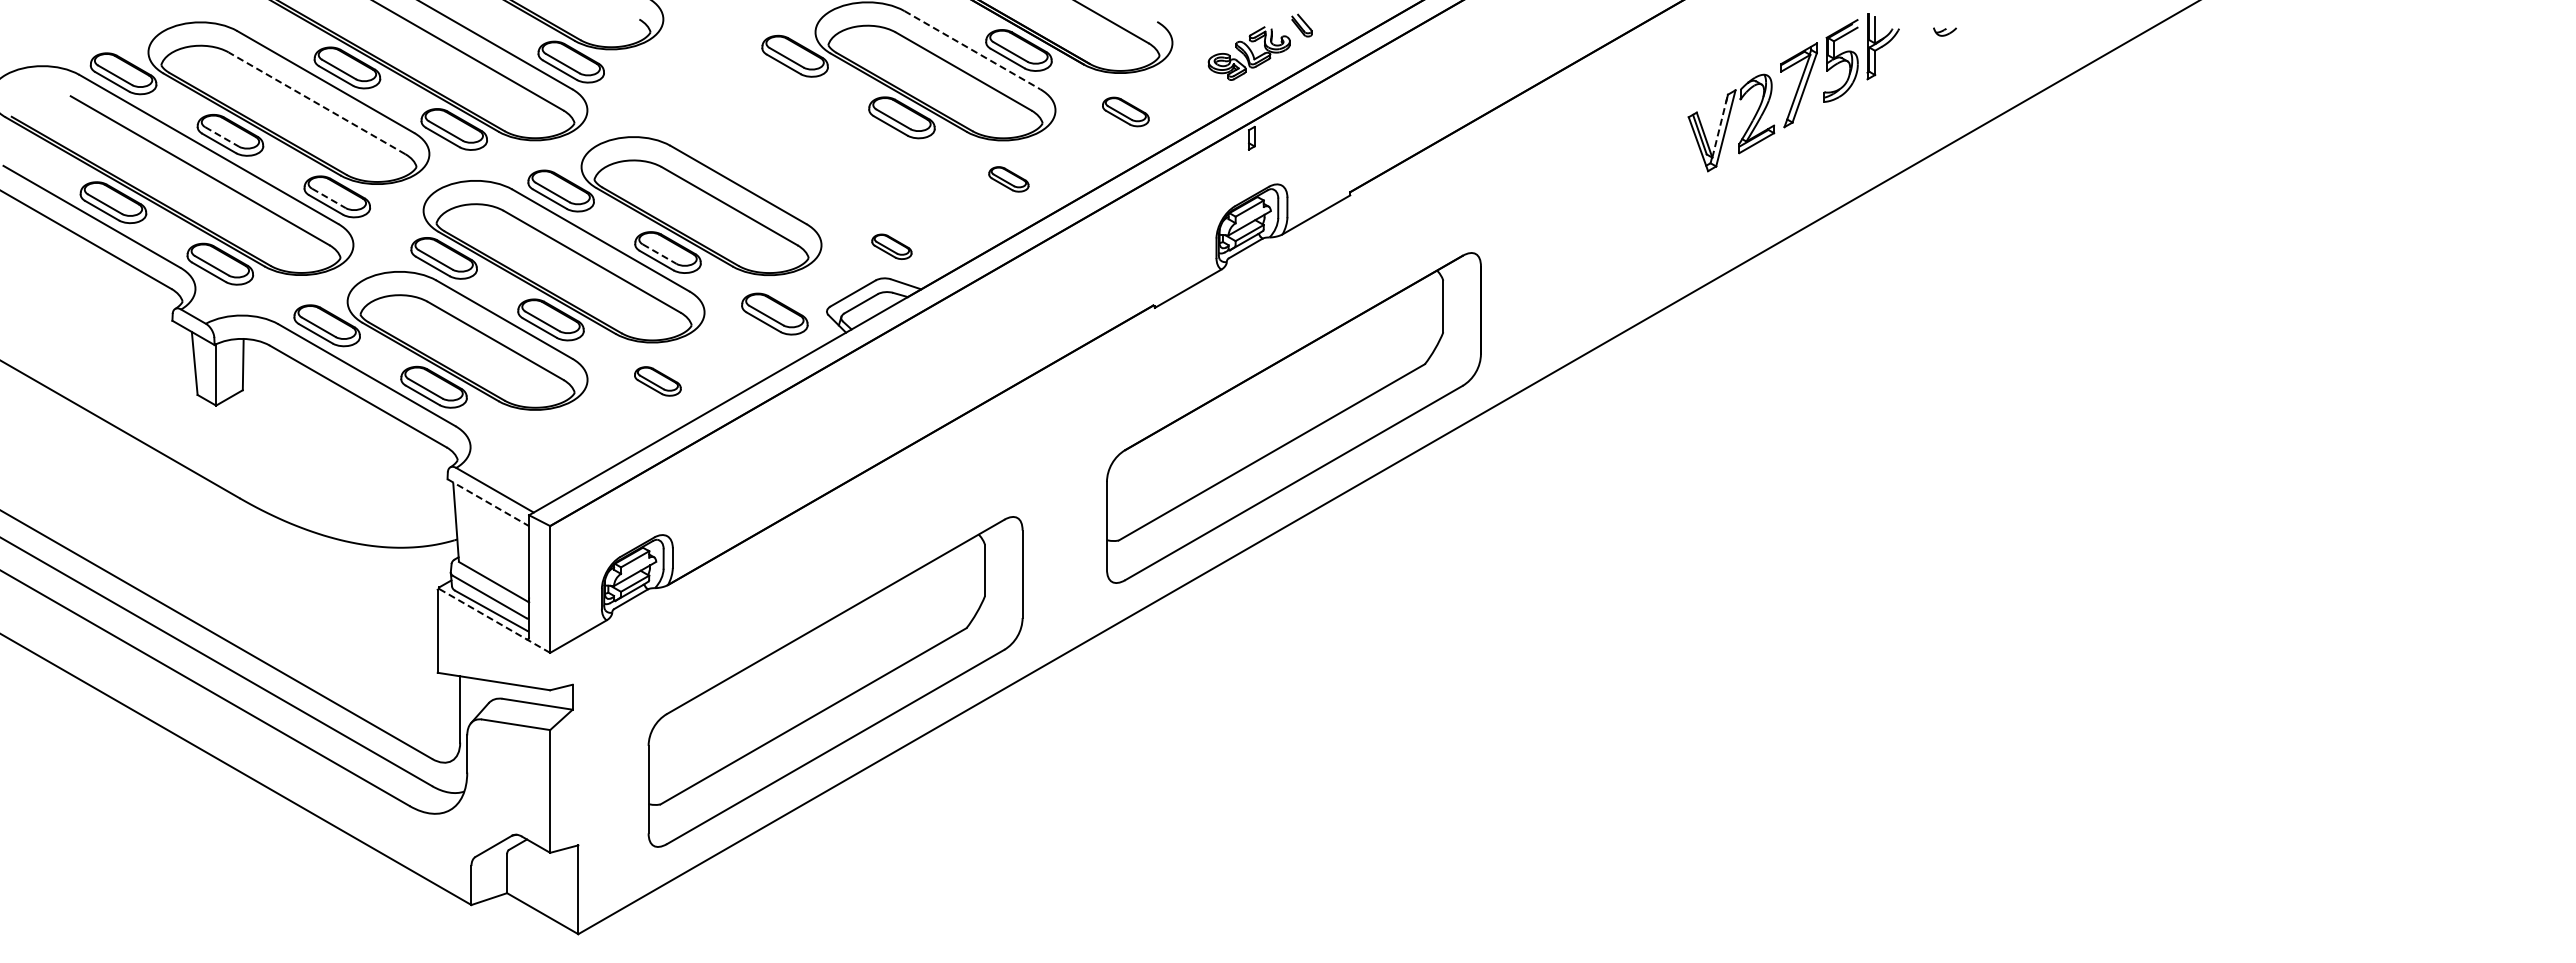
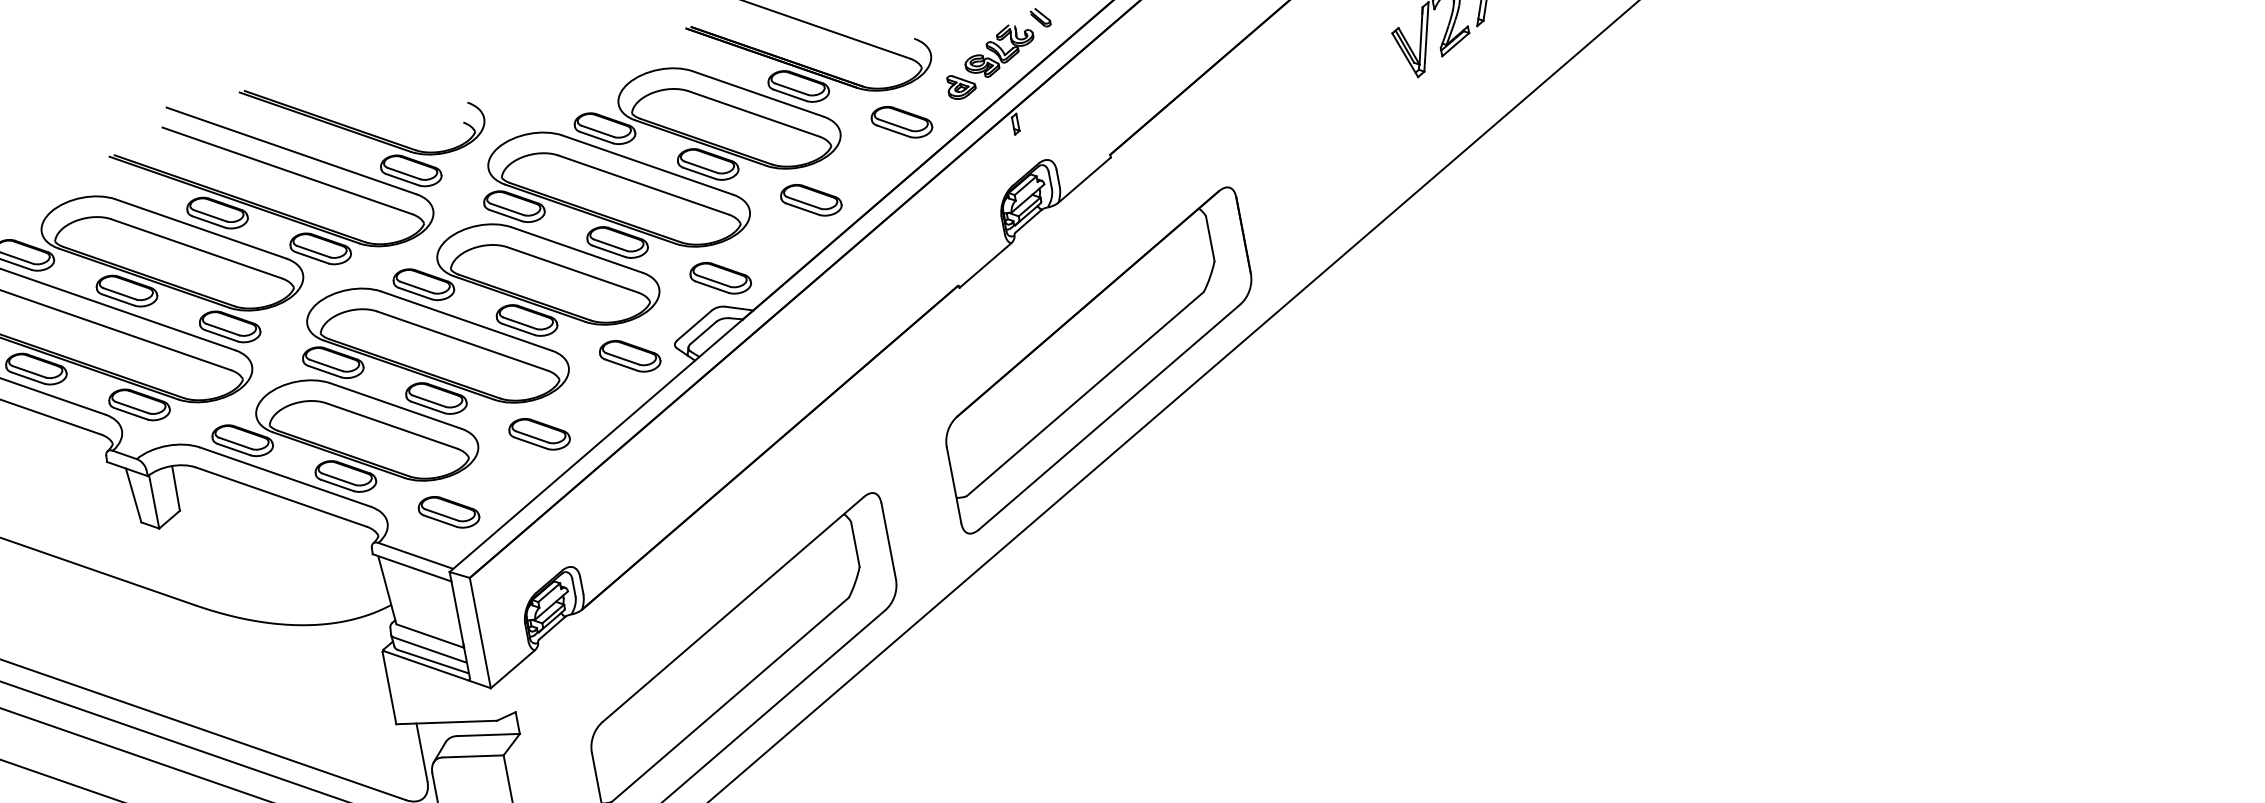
line: (972, 50) -> (758, 94), dashed -> solid
part: (1199, 84) -> (961, 86), added
line: (317, 103) -> (197, 248), dashed -> solid
part: (1125, 111) -> (901, 121), size x1.43
line: (1720, 125) -> (1421, 35), dashed -> solid
part: (791, 126) -> (613, 190), added
line: (222, 137) -> (120, 294), dashed -> solid
part: (1008, 179) -> (810, 200), size x1.67
line: (329, 198) -> (223, 329), dashed -> solid
part: (891, 246) -> (720, 278), size x1.67
line: (660, 254) -> (520, 323), dashed -> solid
part: (657, 381) -> (539, 434), size x1.43
part: (540, 448) -> (448, 512), added
line: (488, 502) -> (412, 567), dashed -> solid
line: (494, 620) -> (437, 669), dashed -> solid

